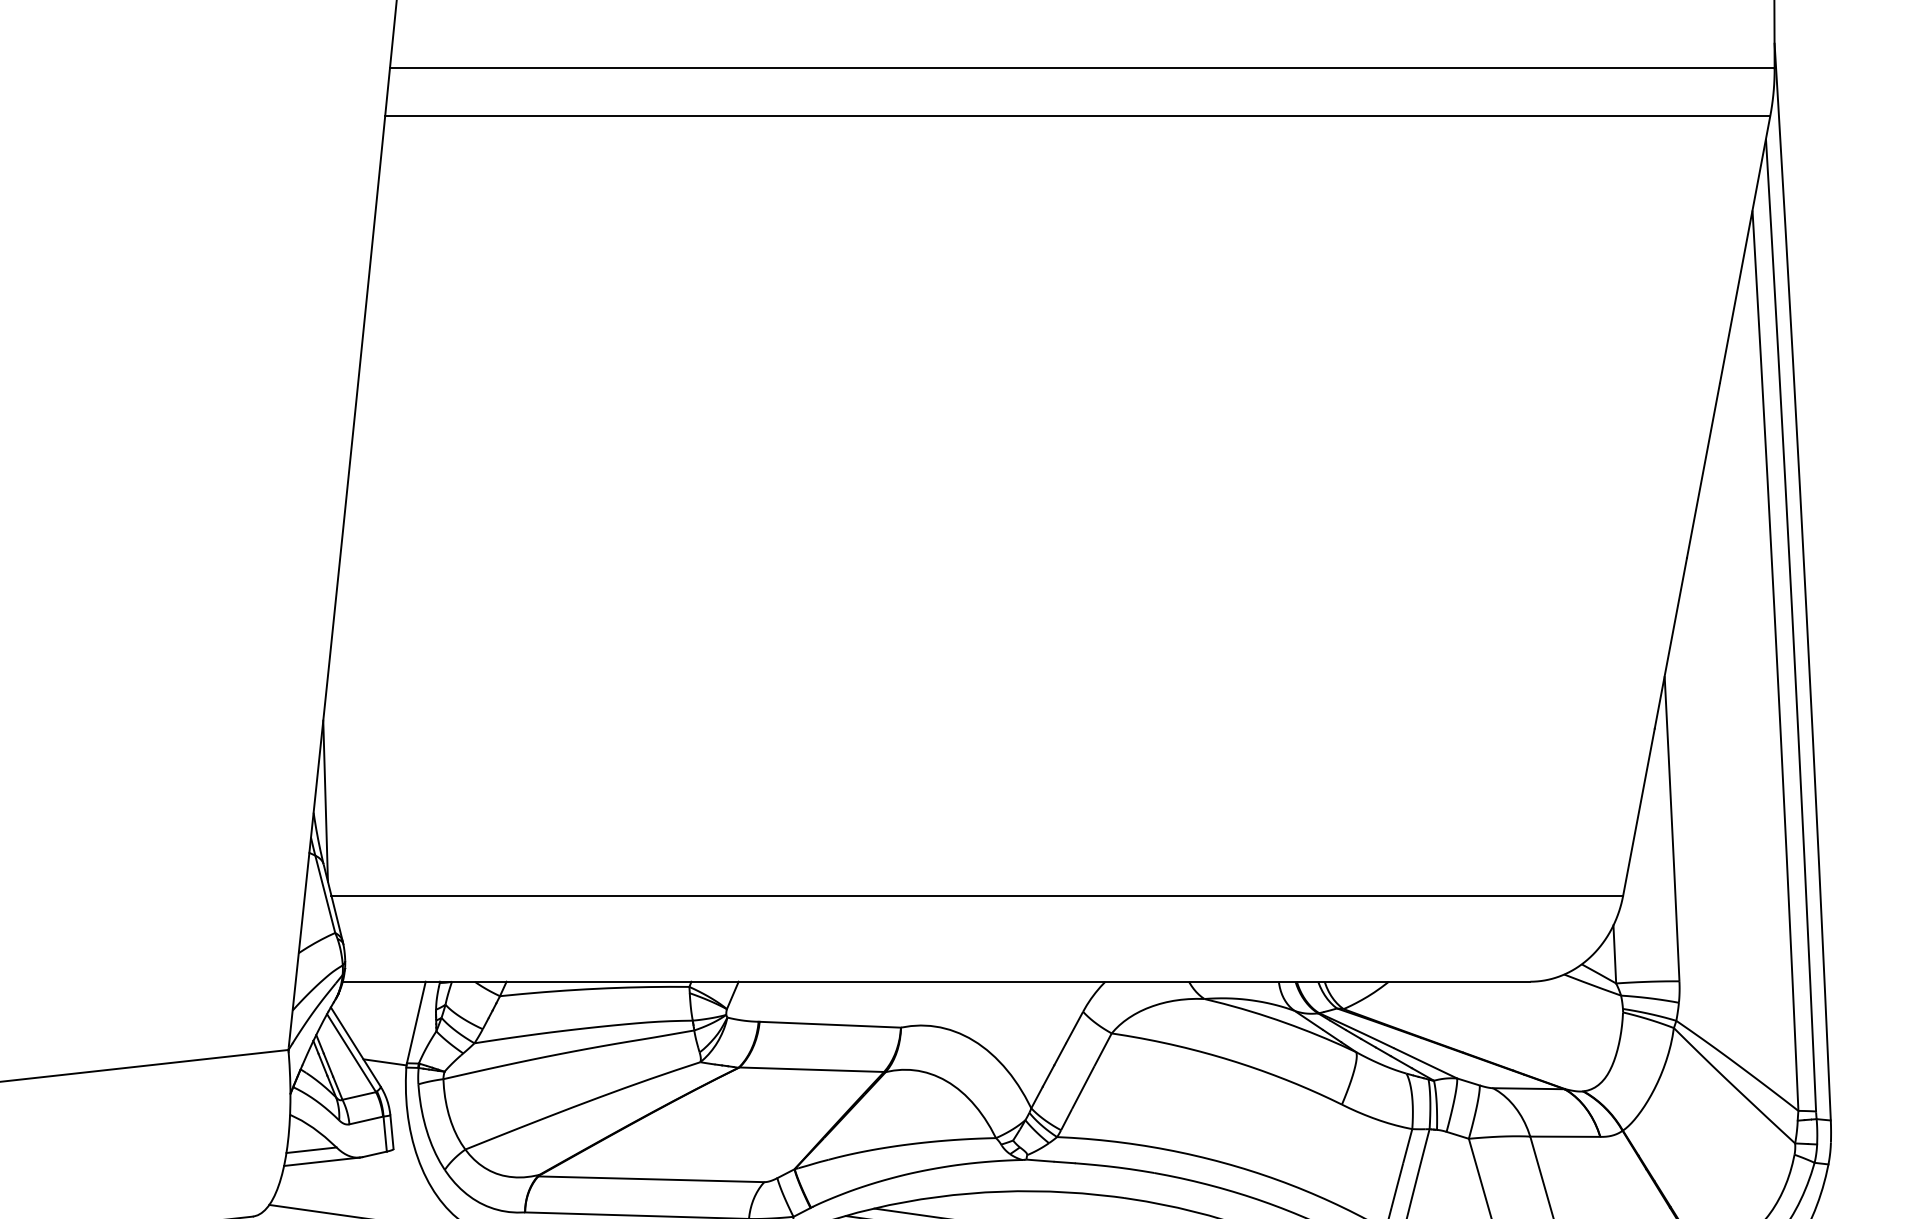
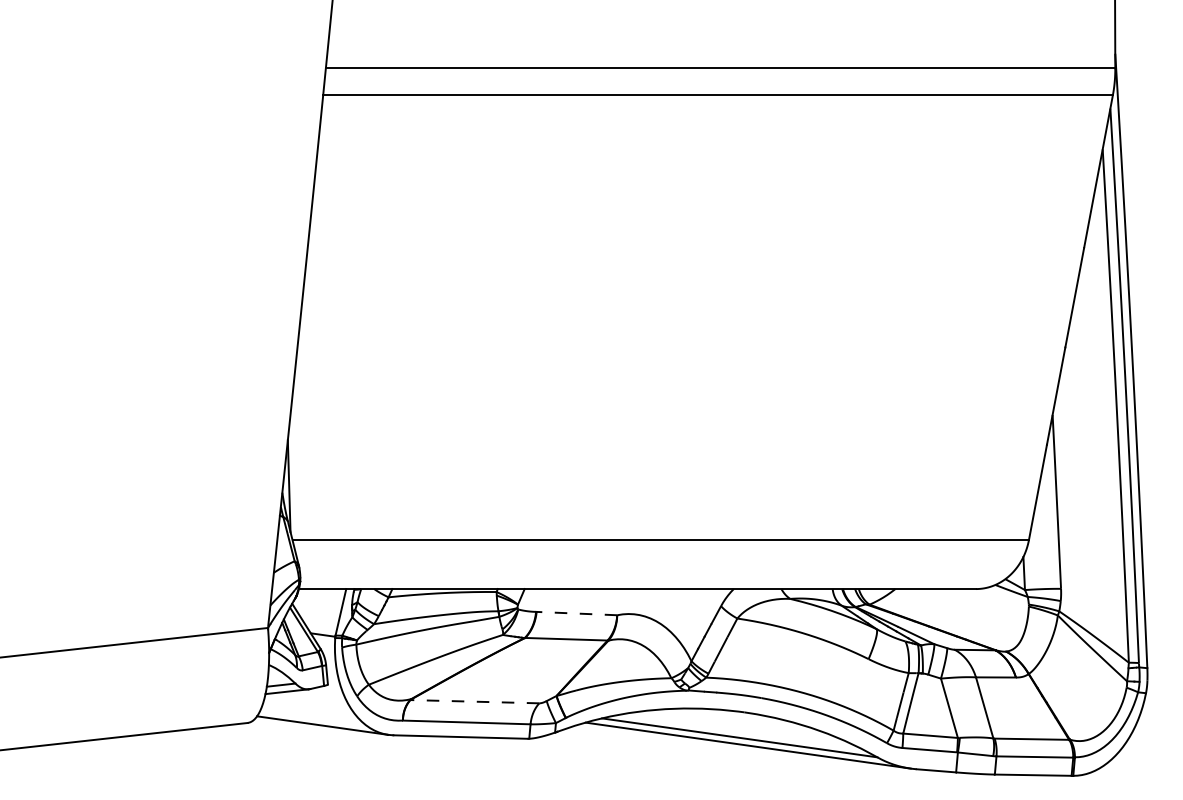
line: (829, 1024) -> (576, 613), solid -> dashed
line: (650, 1178) -> (474, 701), solid -> dashed

